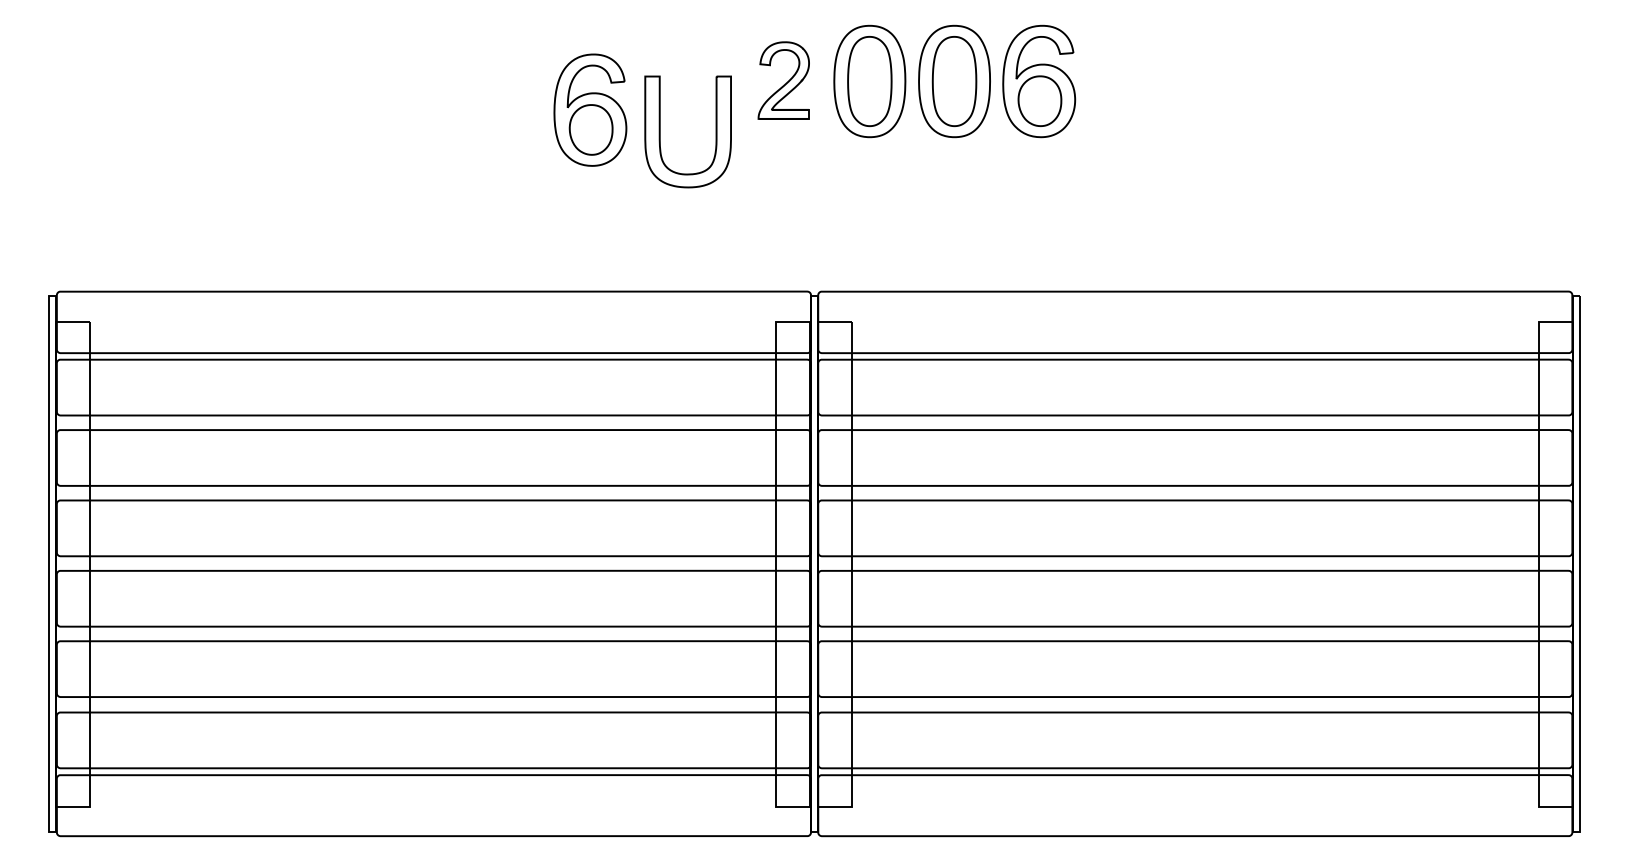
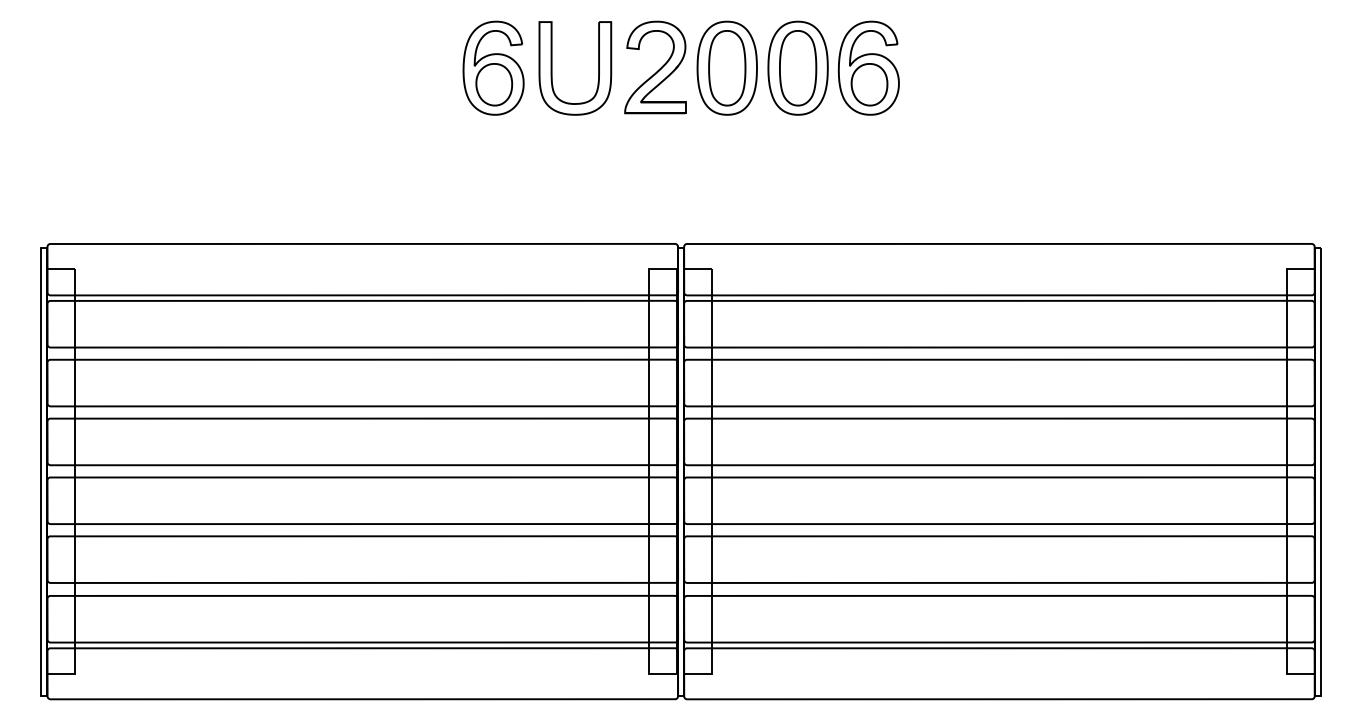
part: (784, 80) -> (655, 67), size x1.43
part: (590, 109) -> (493, 67), moved
part: (660, 132) -> (552, 68), moved

